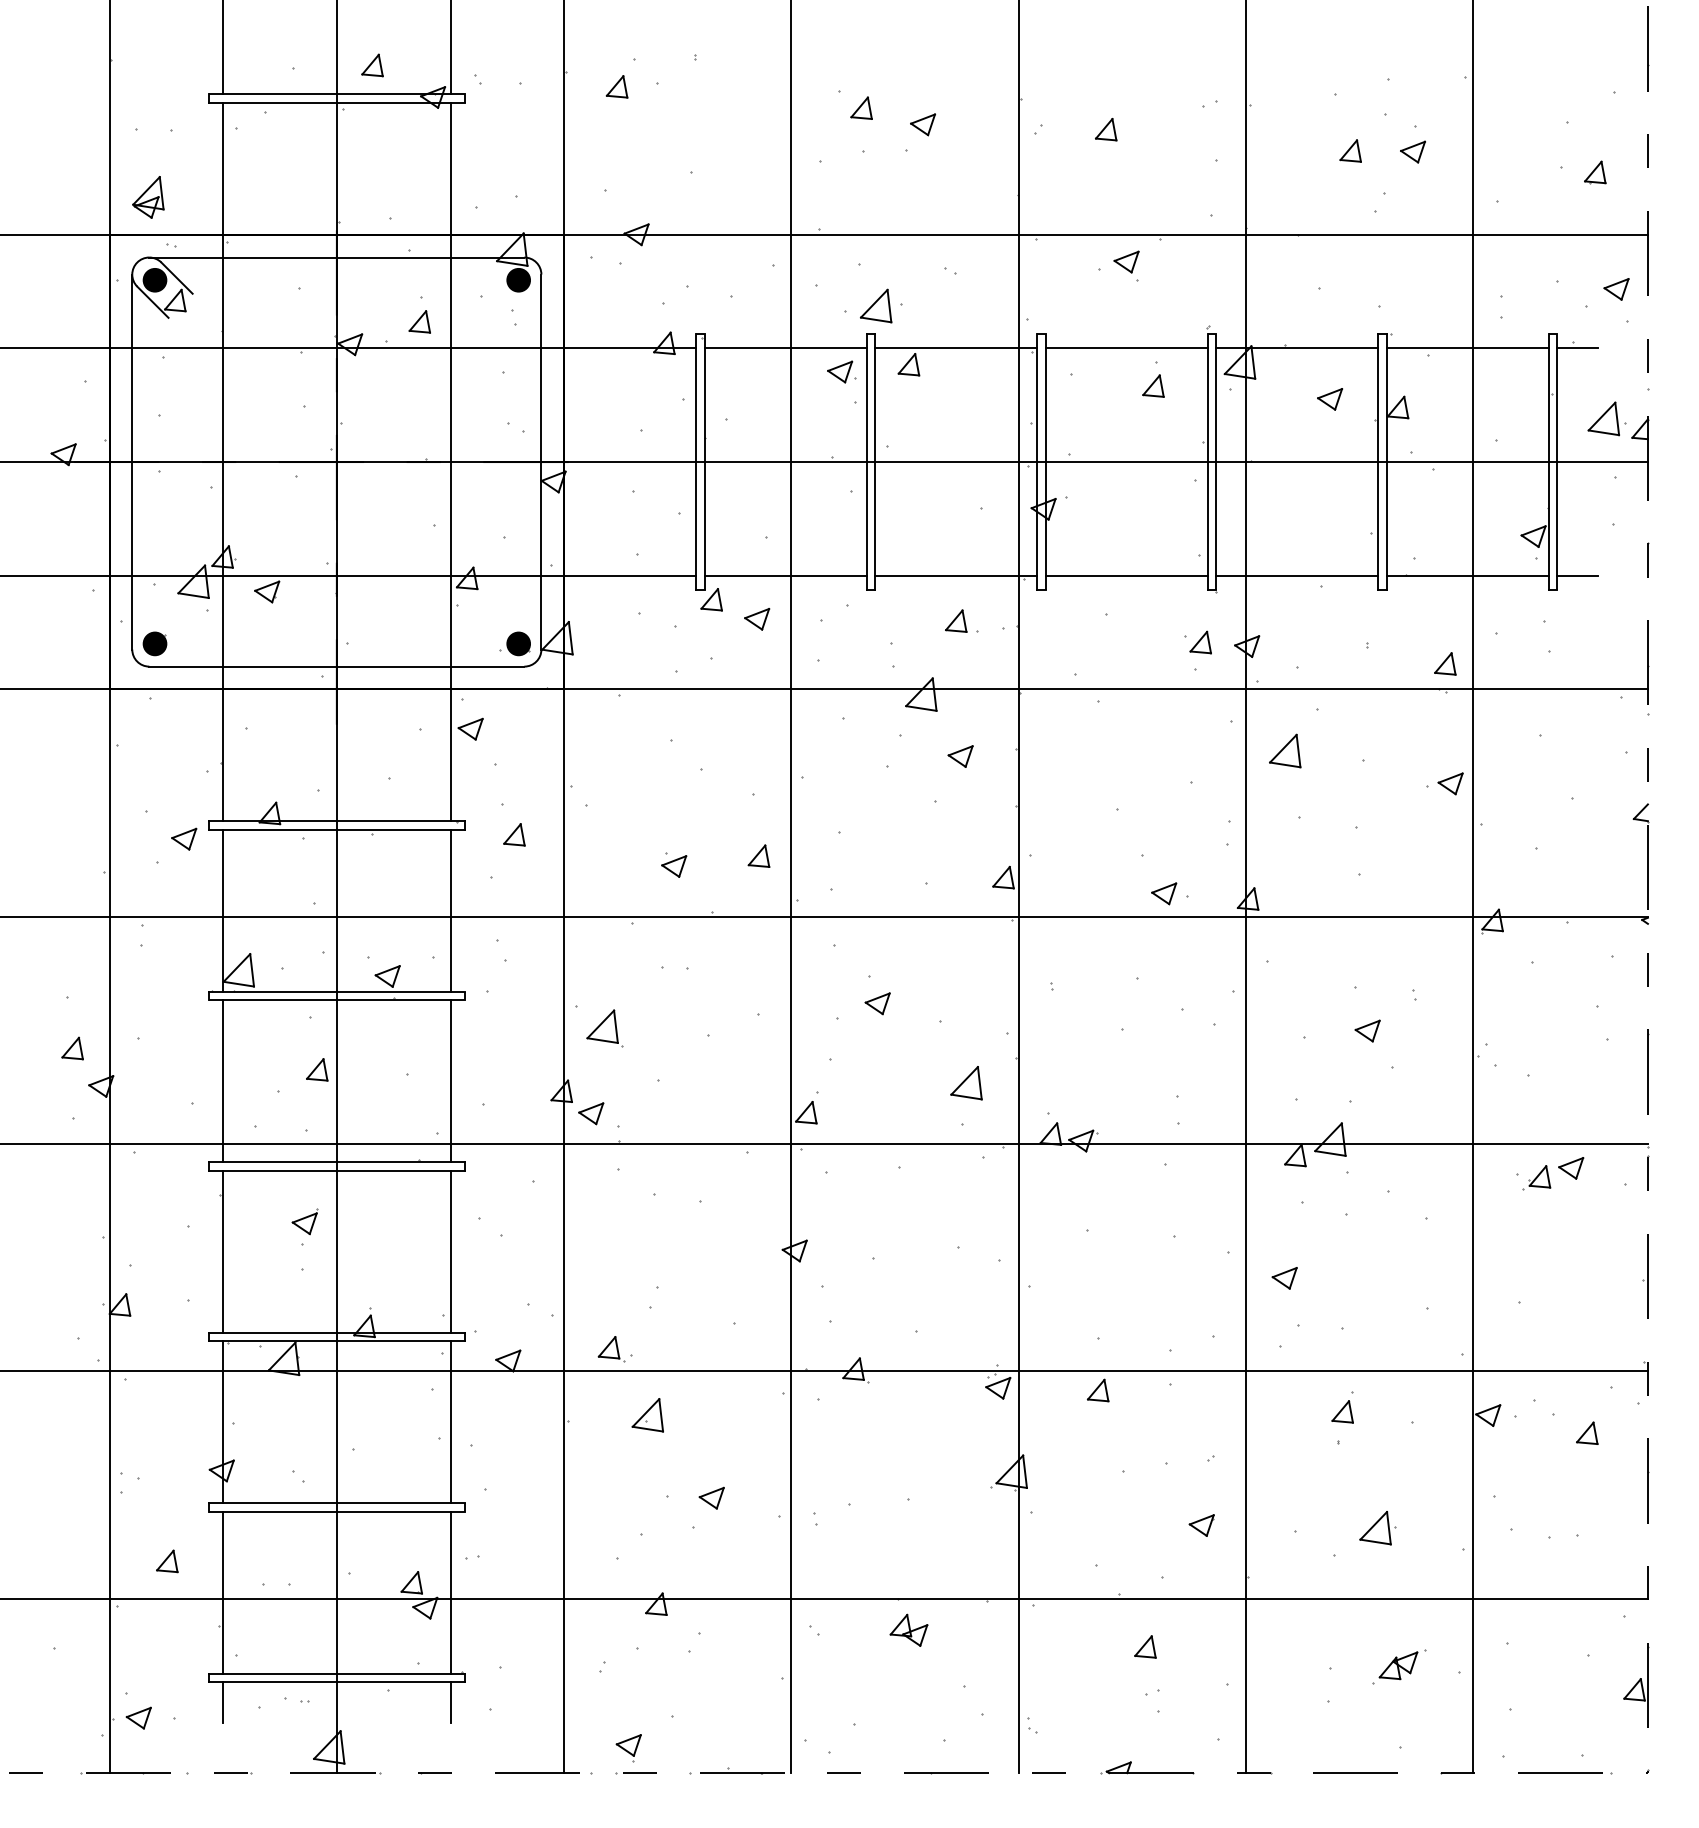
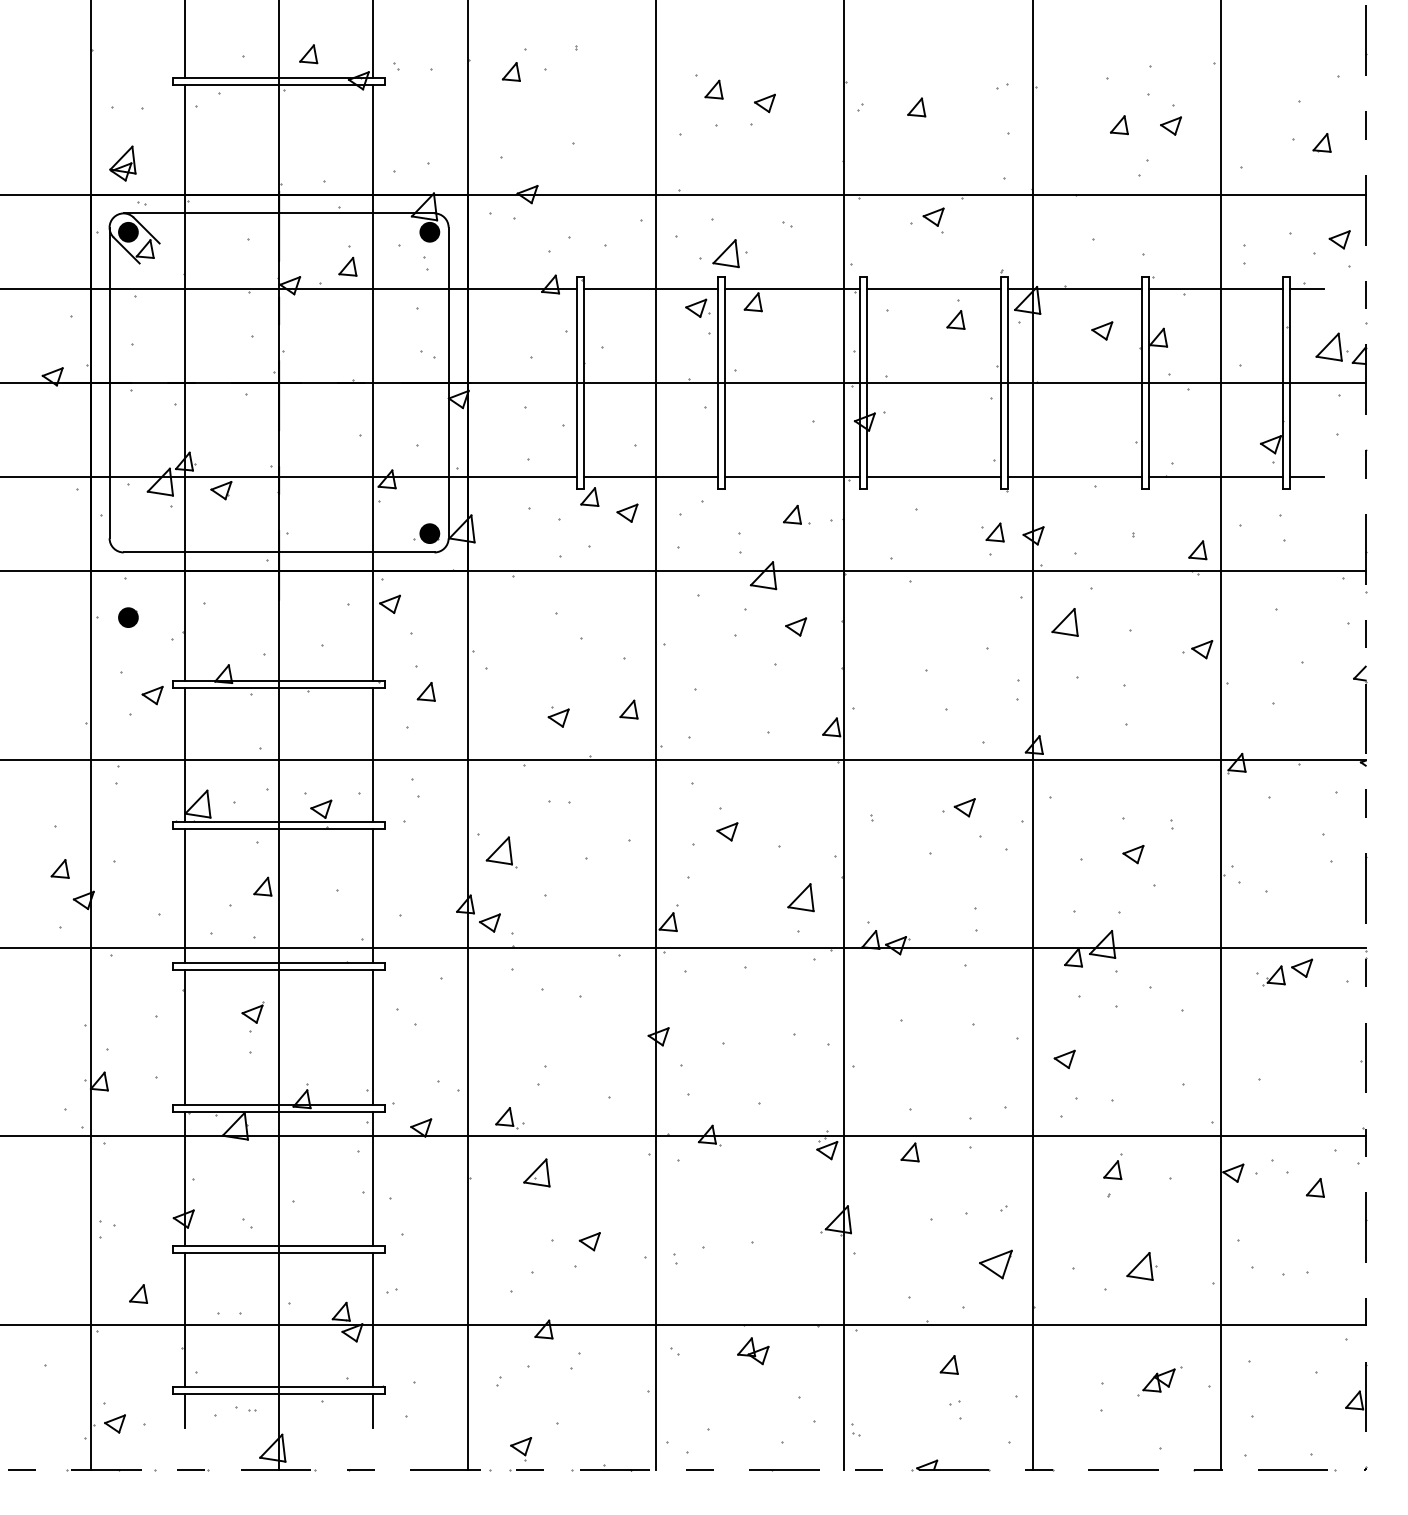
part: (155, 643) -> (128, 617), moved
part: (1163, 893) -> (964, 807), moved
part: (1201, 1524) -> (995, 1263), size x1.6

